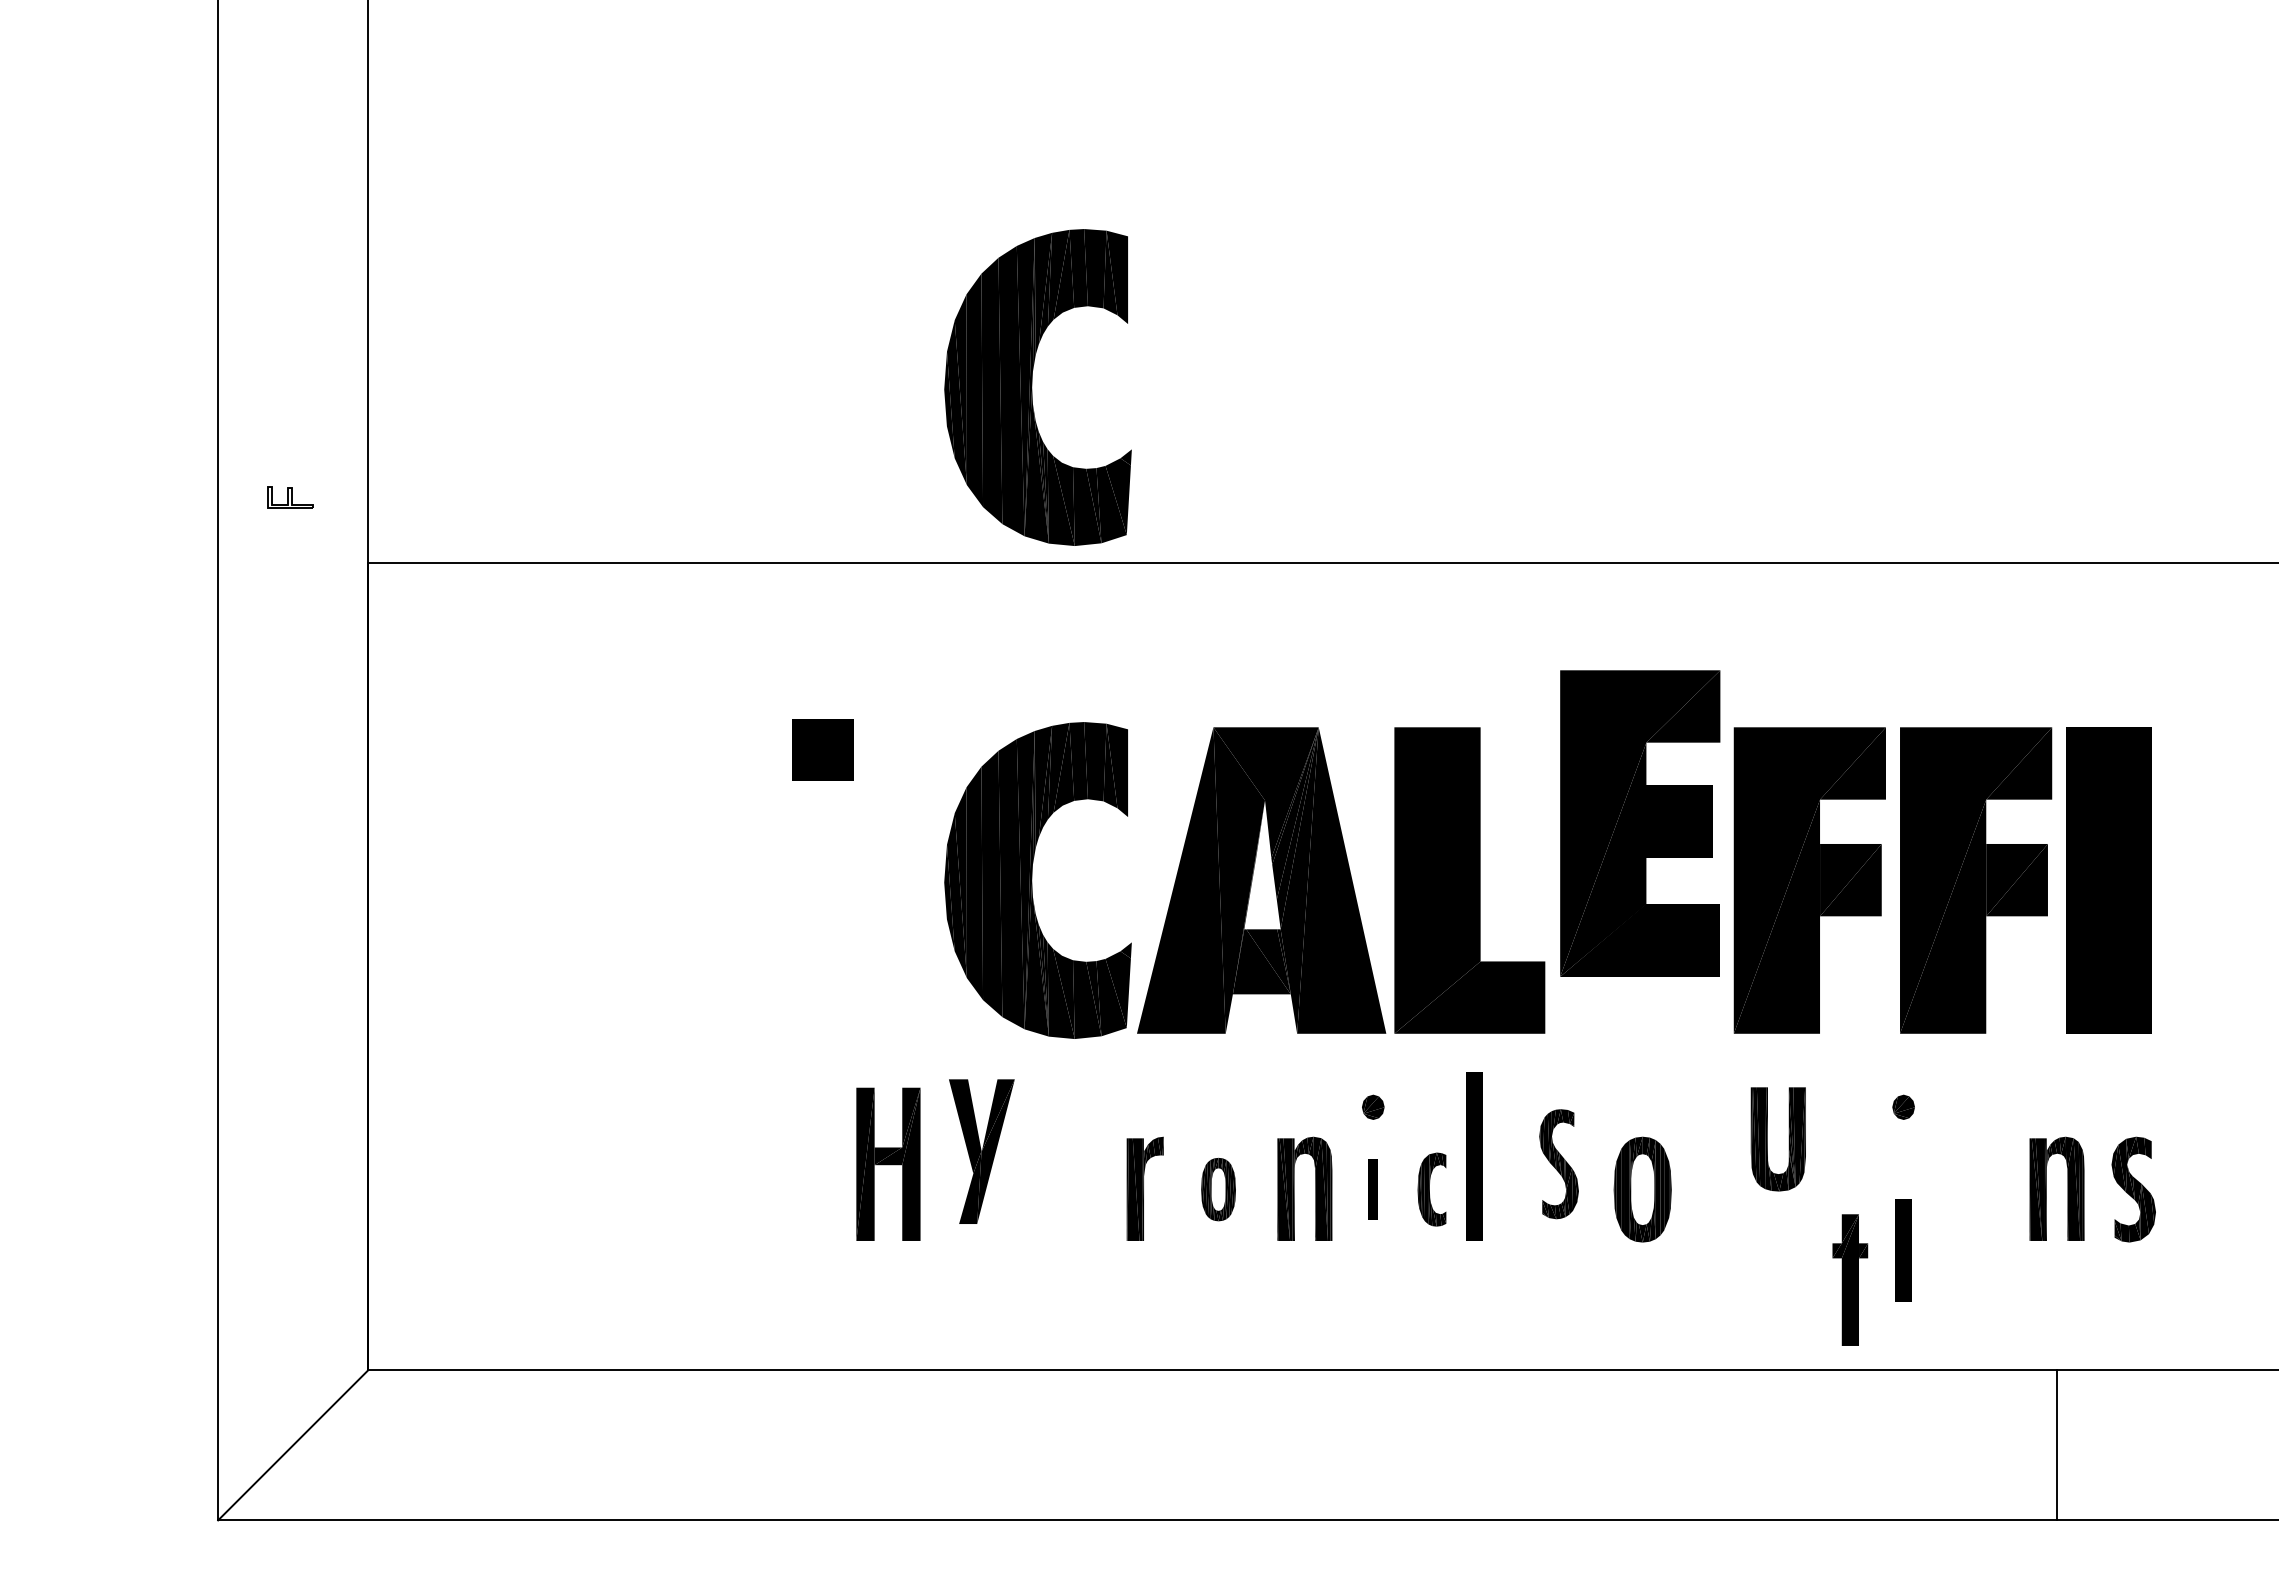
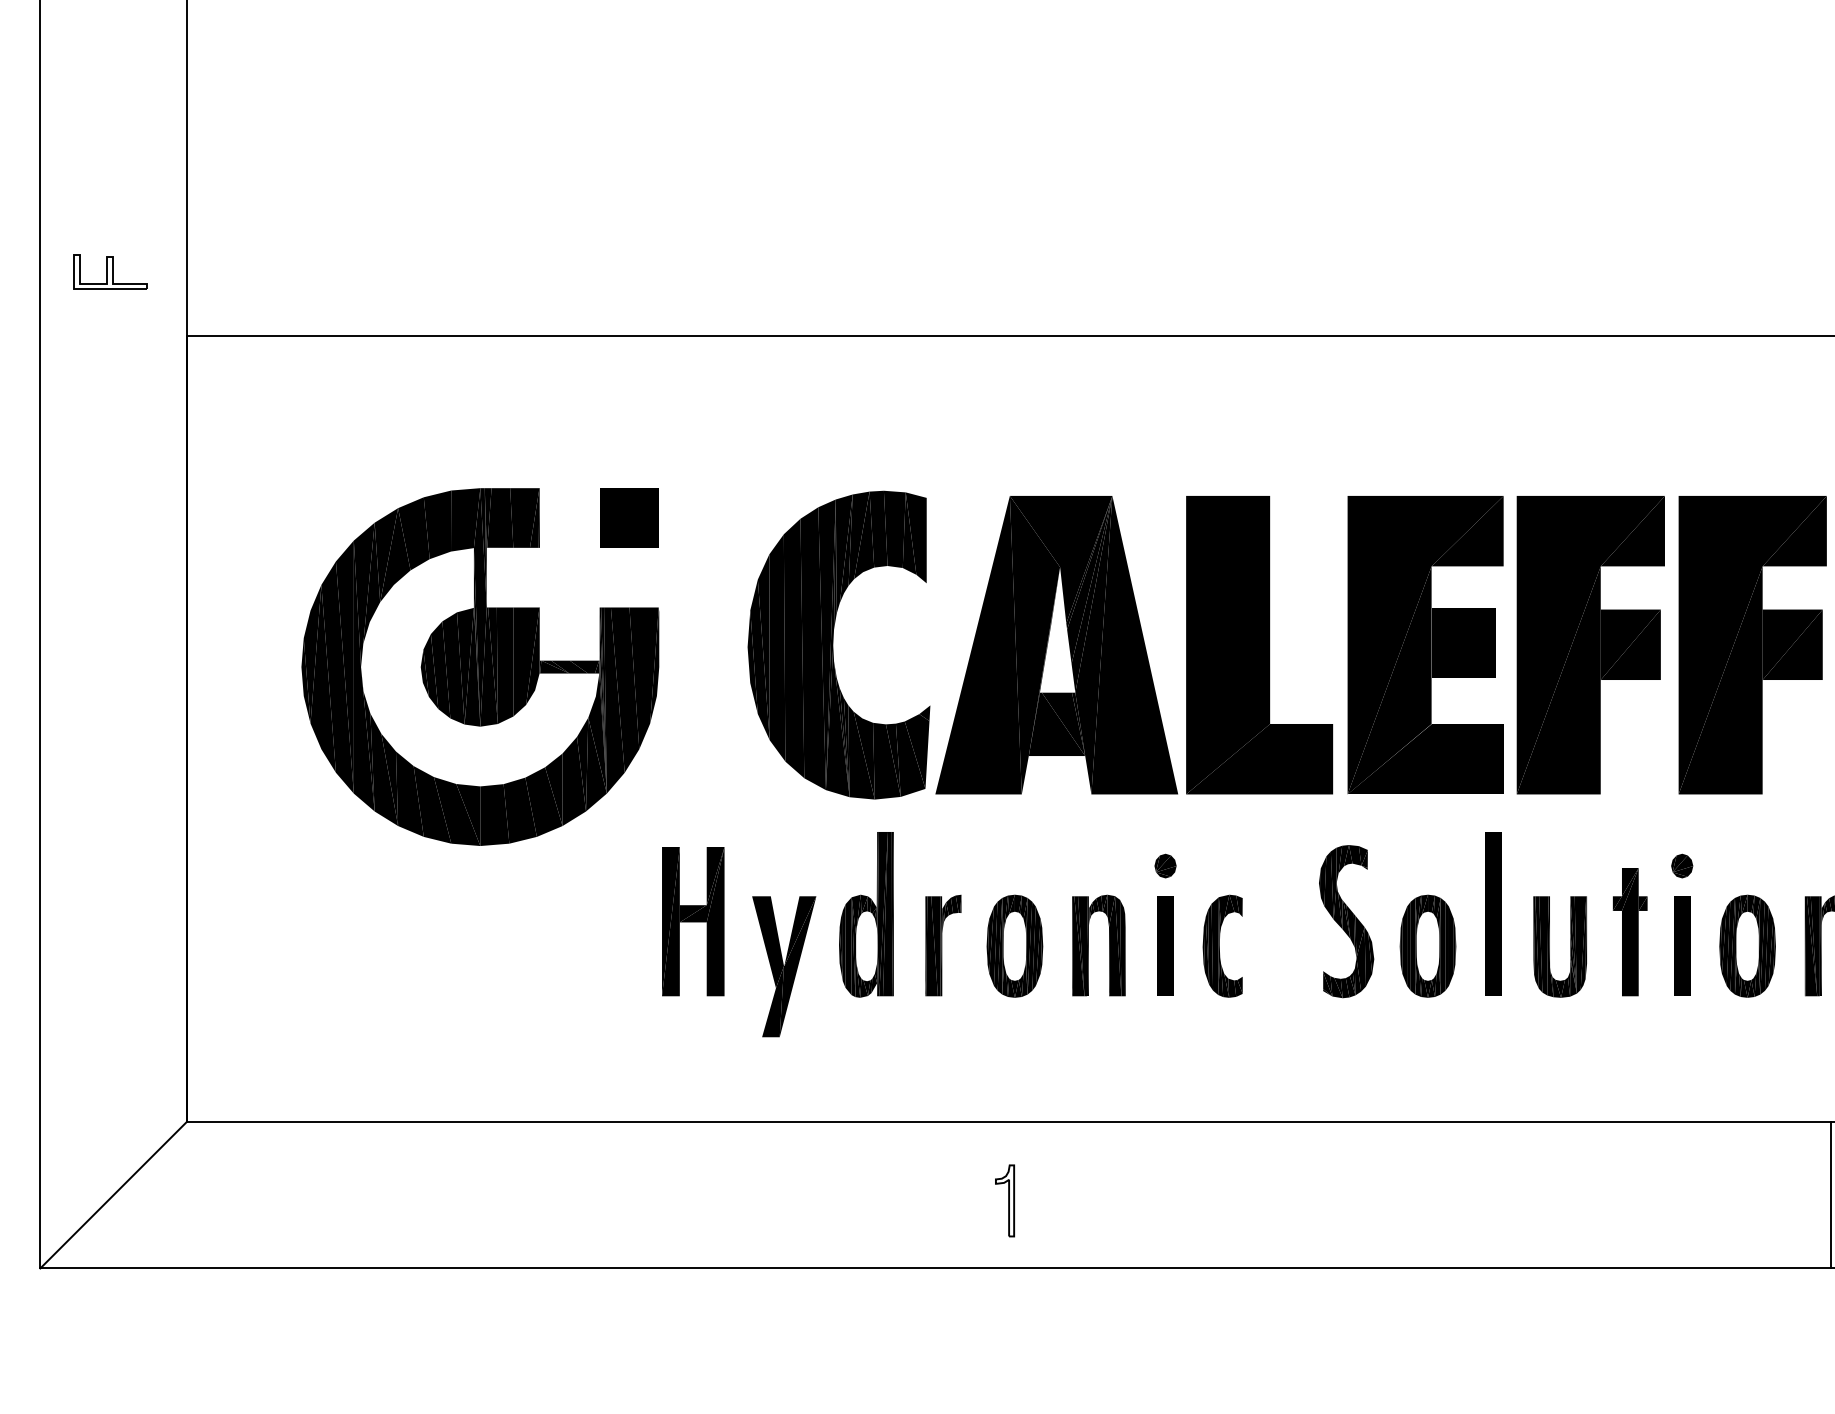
part: (1037, 387) -> (838, 164), removed
part: (290, 497) -> (110, 272), size x1.67
part: (1640, 823) -> (1425, 645), moved
part: (669, 902) -> (480, 666), added
part: (1767, 1139) -> (1549, 947), moved
part: (981, 1151) -> (783, 966), moved
part: (1474, 1156) -> (1493, 913), moved
part: (1066, 1157) -> (866, 914), added
part: (1558, 1163) -> (1345, 920), size x1.43
part: (1218, 1189) -> (1014, 946), size x1.67
part: (1373, 1189) -> (1165, 946), size x1.67
part: (1431, 1189) -> (1222, 946), size x1.43
part: (1970, 1189) -> (1747, 946), added
part: (1903, 1250) -> (1682, 946), moved
part: (1850, 1279) -> (1630, 931), moved
part: (1208, 1450) -> (1005, 1200), added

